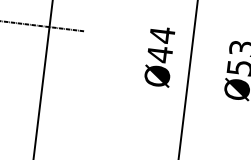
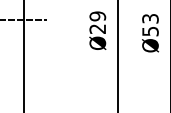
text: (160, 44) -> (97, 22), Ø44 -> Ø29

